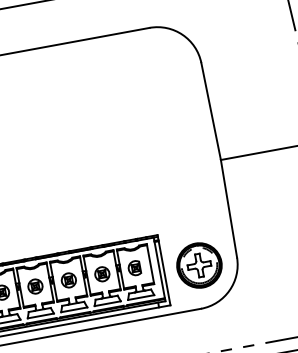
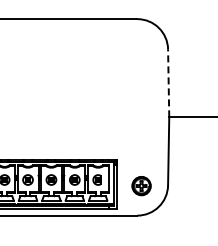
line: (210, 110) -> (168, 82), solid -> dashed
part: (199, 264) -> (141, 185), size x0.6

